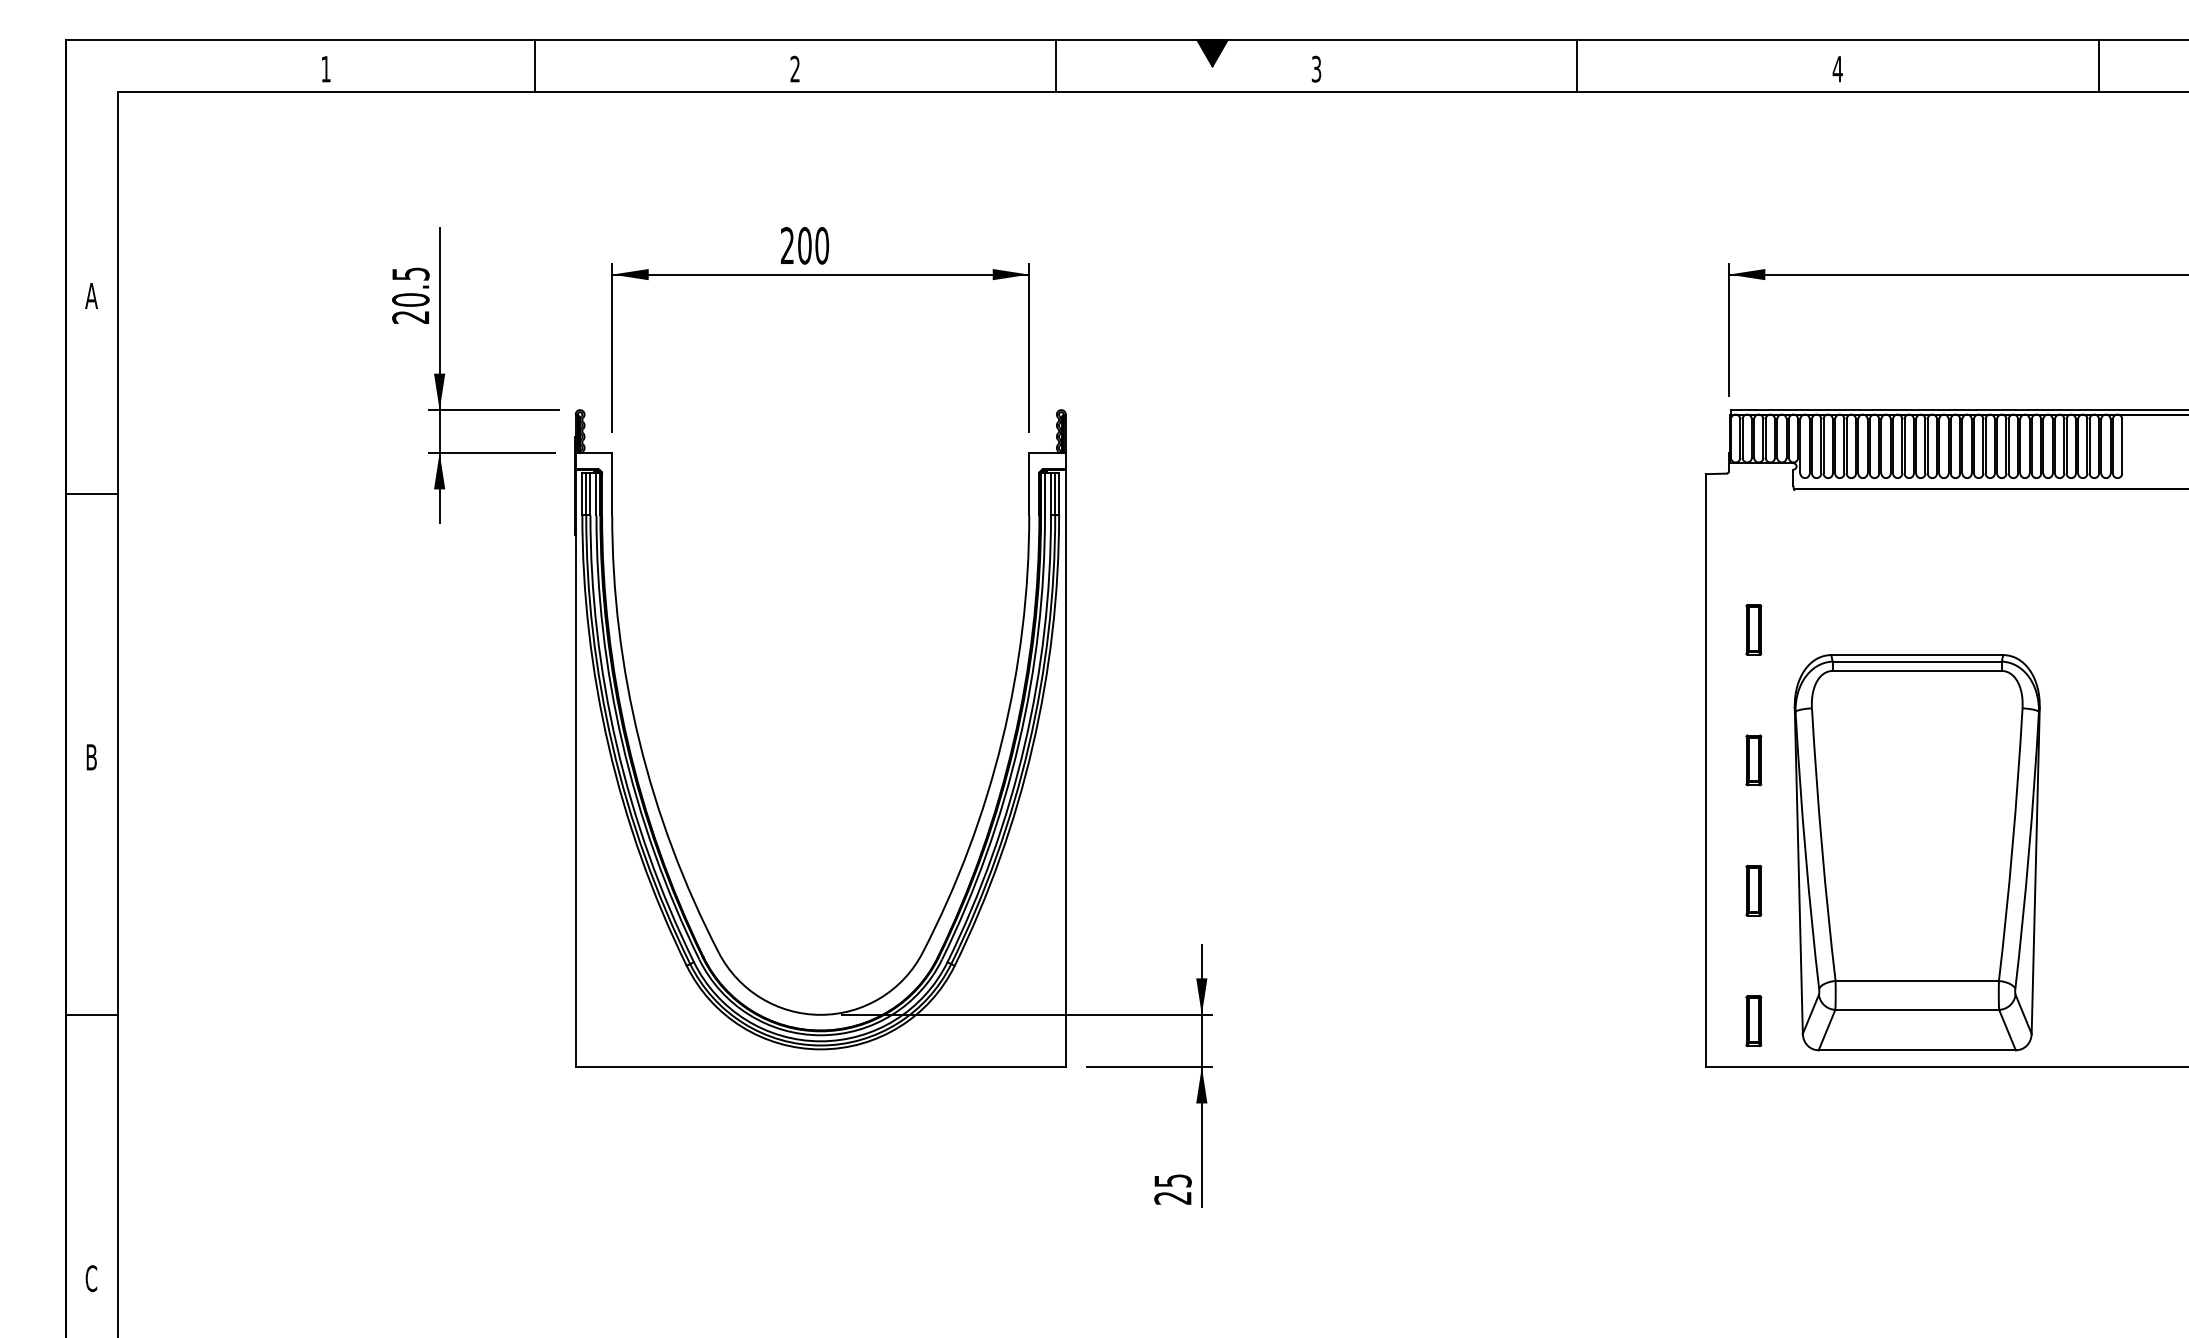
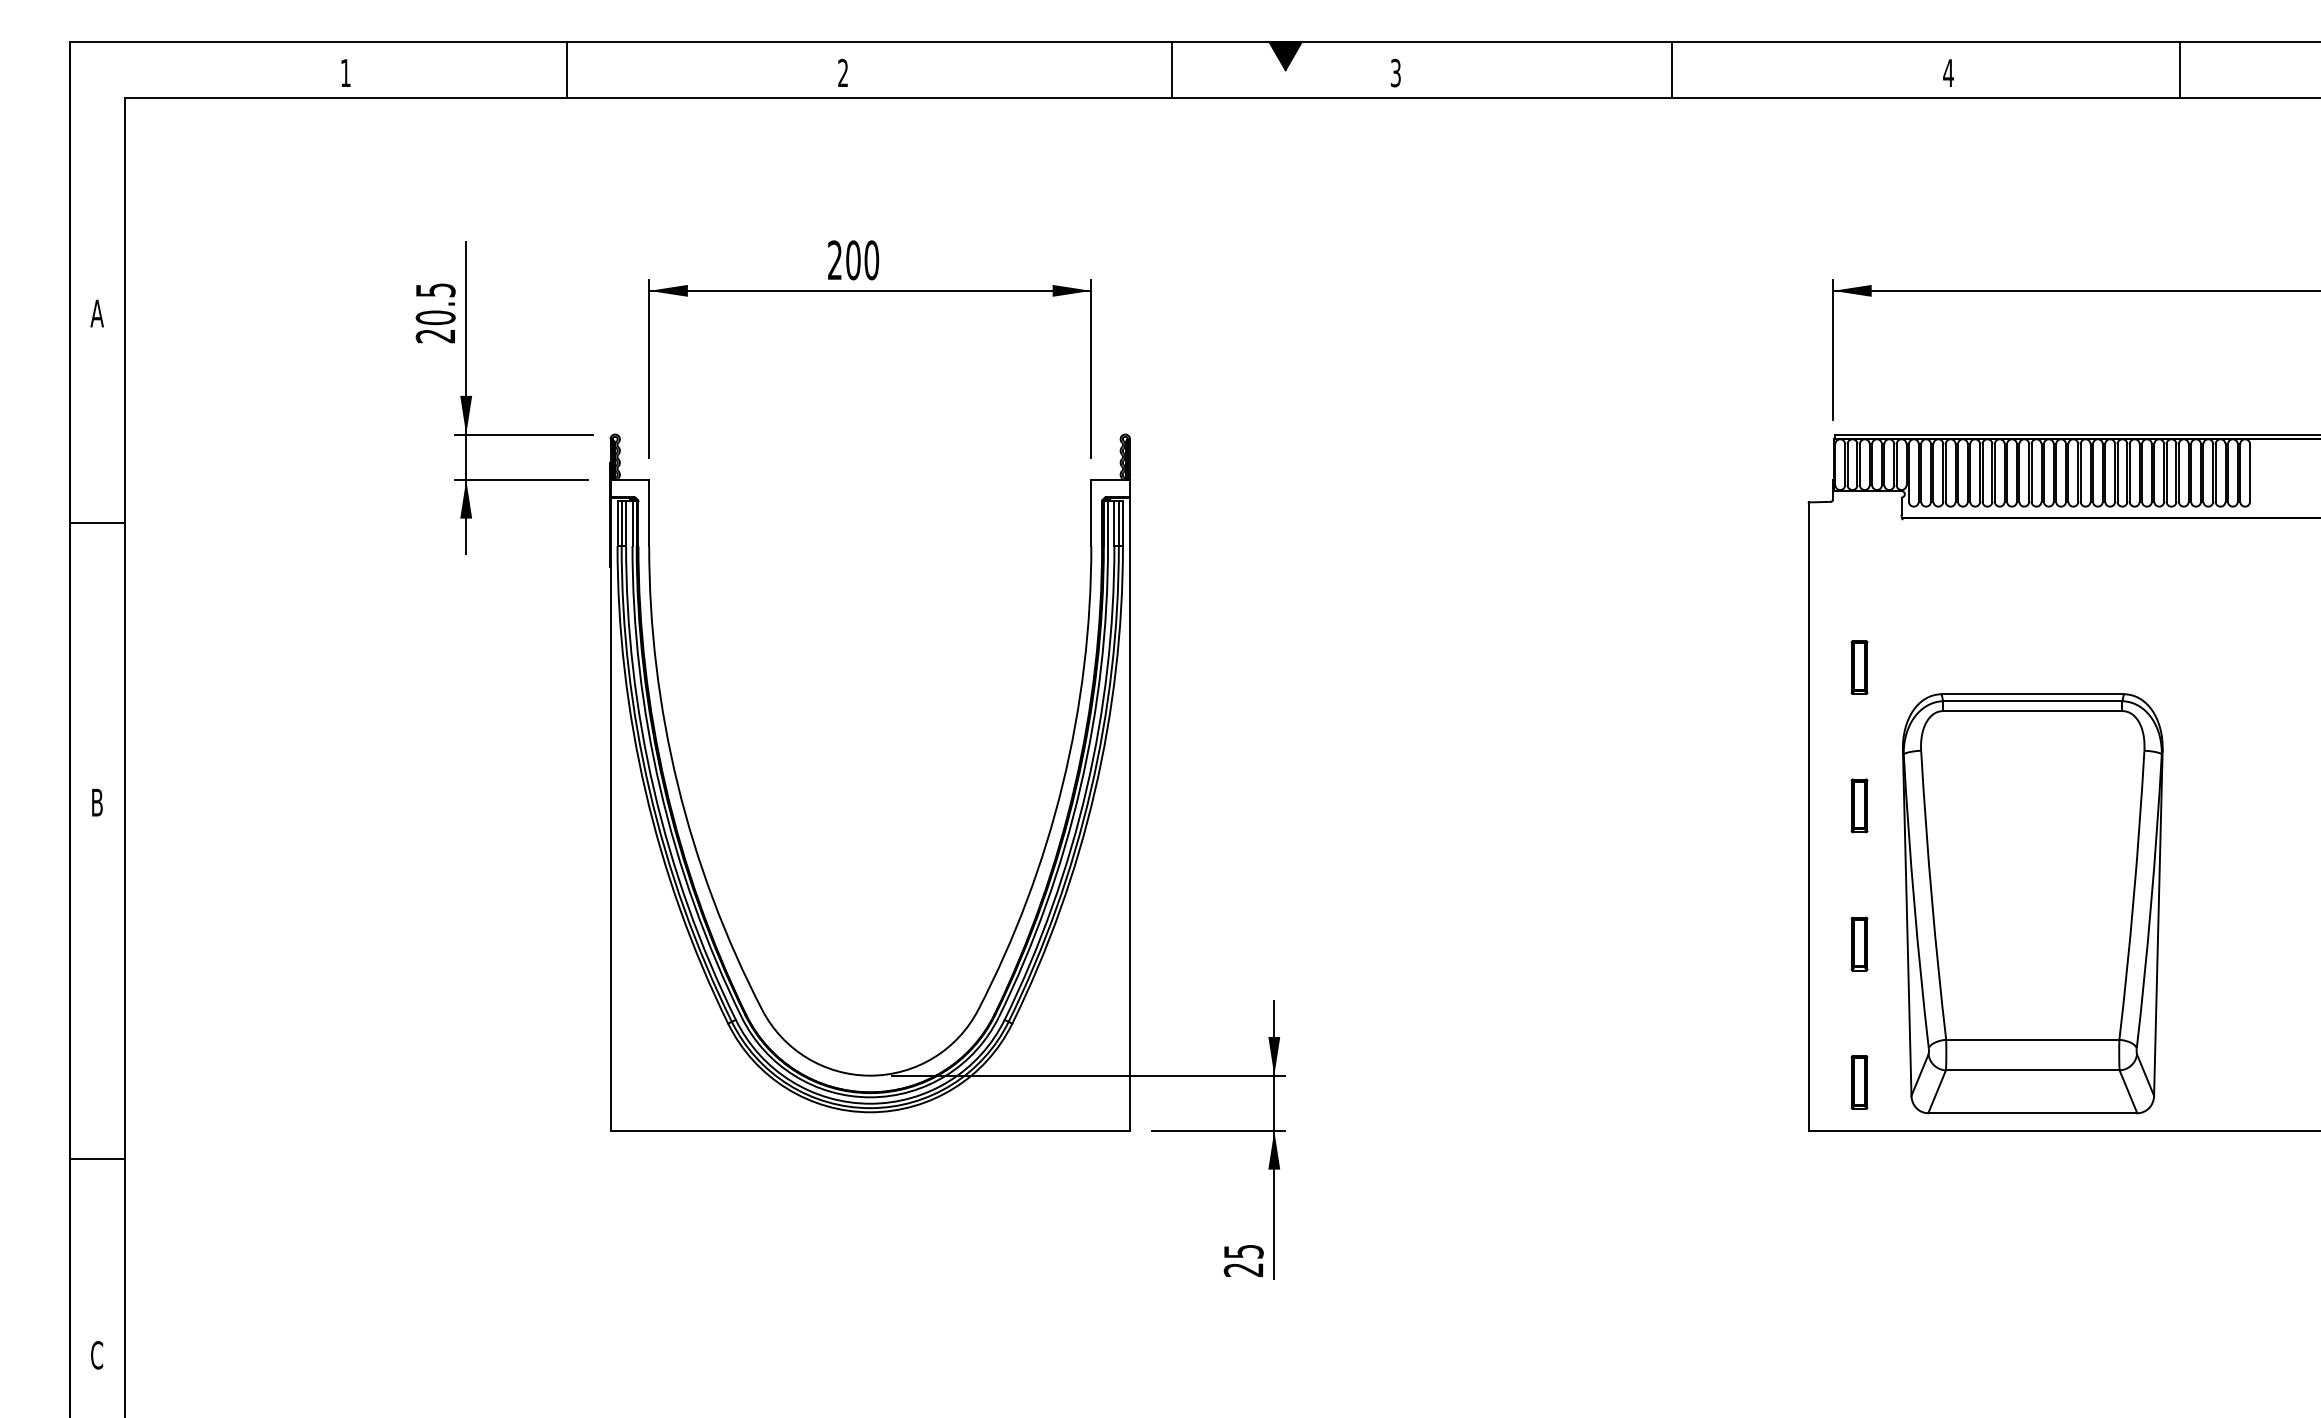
line: (1056, 66) -> (1172, 70), moved
line: (2098, 66) -> (2179, 70), moved
line: (91, 1015) -> (97, 1159), moved

